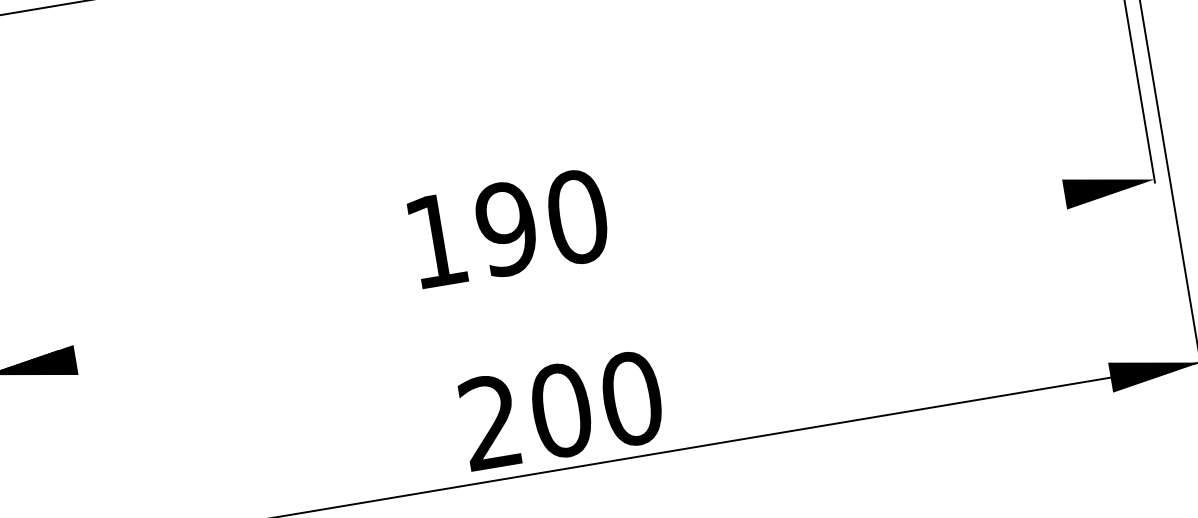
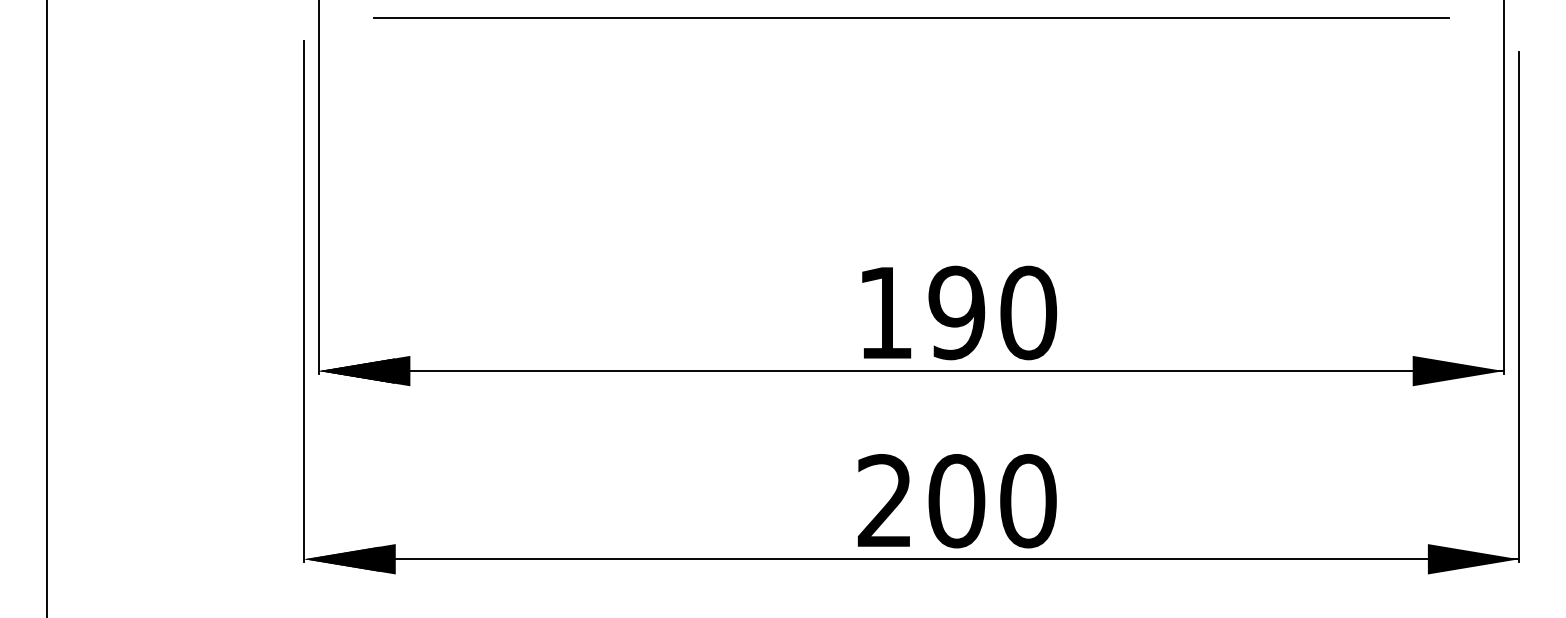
text: (509, 228) -> (959, 312), moved
line: (614, 270) -> (956, 371), added
text: (561, 411) -> (956, 501), moved

